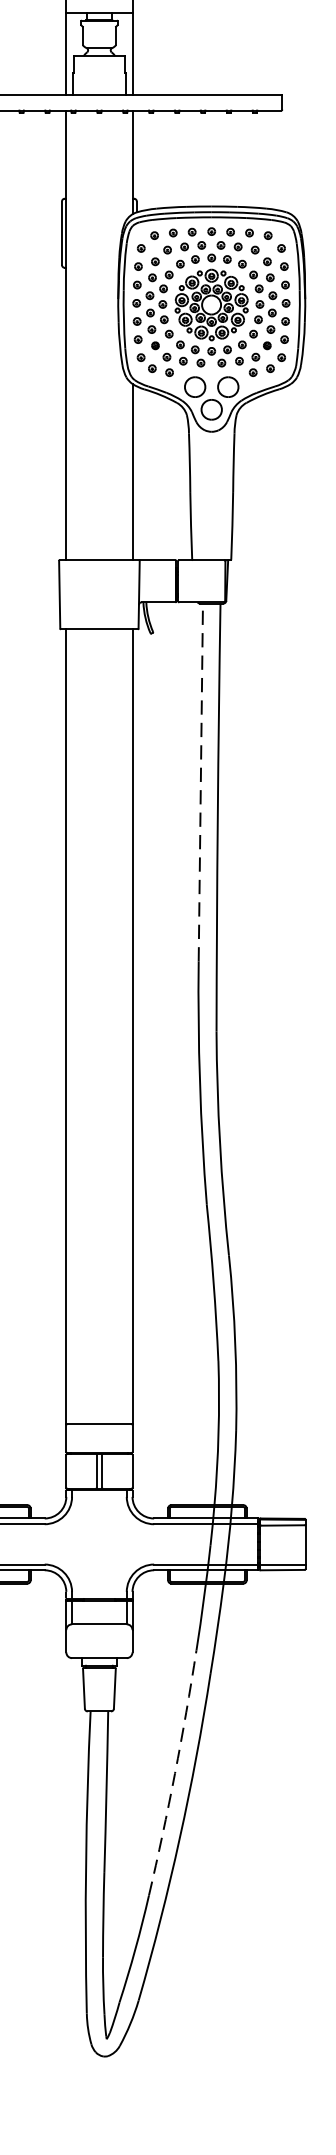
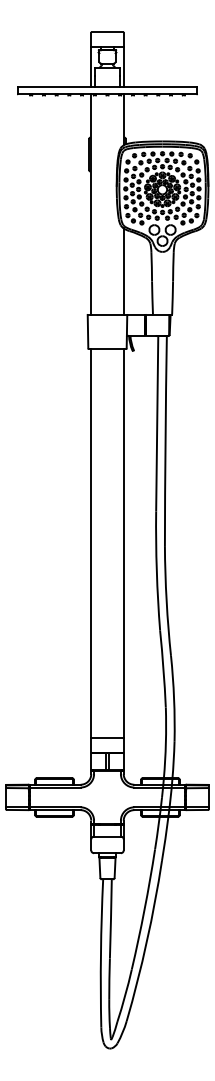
arc: (201, 781) -> (157, 423), dashed -> solid
arc: (174, 1772) -> (144, 909), dashed -> solid

